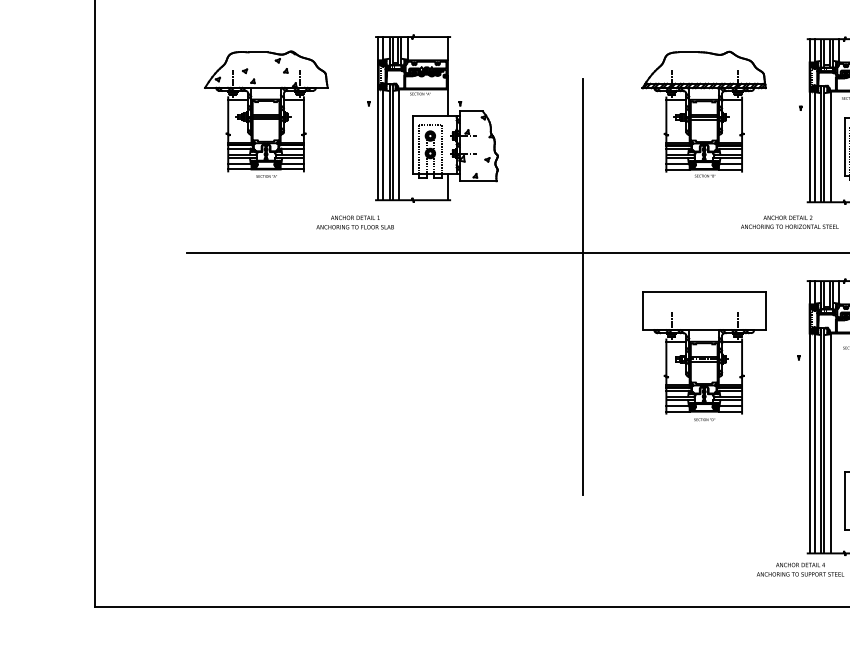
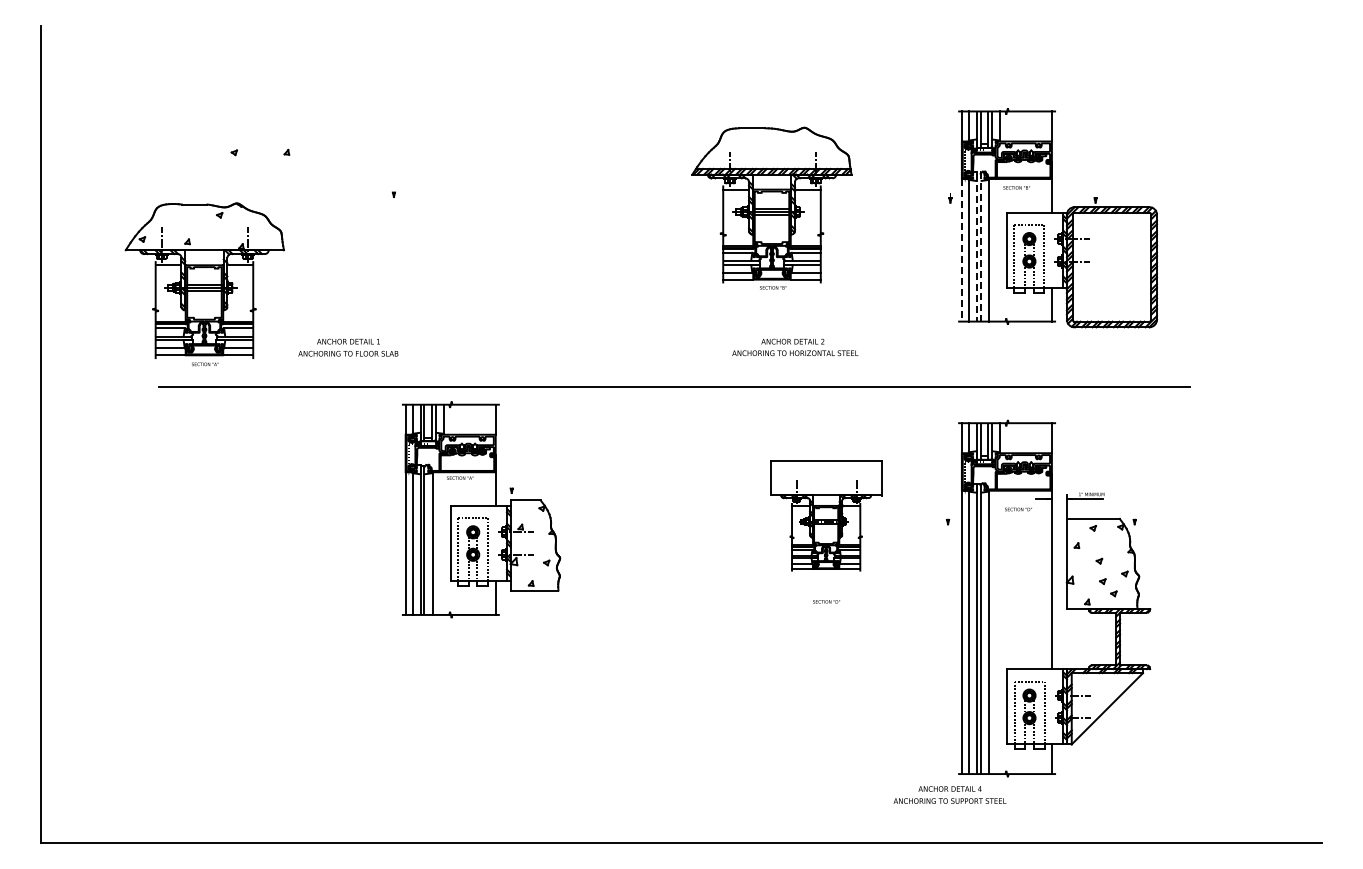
line: (822, 86) -> (978, 172), solid -> dashed
part: (703, 113) -> (771, 207), moved
part: (266, 114) -> (204, 284), moved
part: (436, 118) -> (481, 509), moved
line: (809, 147) -> (961, 250), solid -> dashed
text: (355, 222) -> (348, 347), moved
text: (789, 222) -> (795, 347), moved
line: (582, 286) -> (669, 430), removed
part: (704, 353) -> (826, 516), size x0.7

